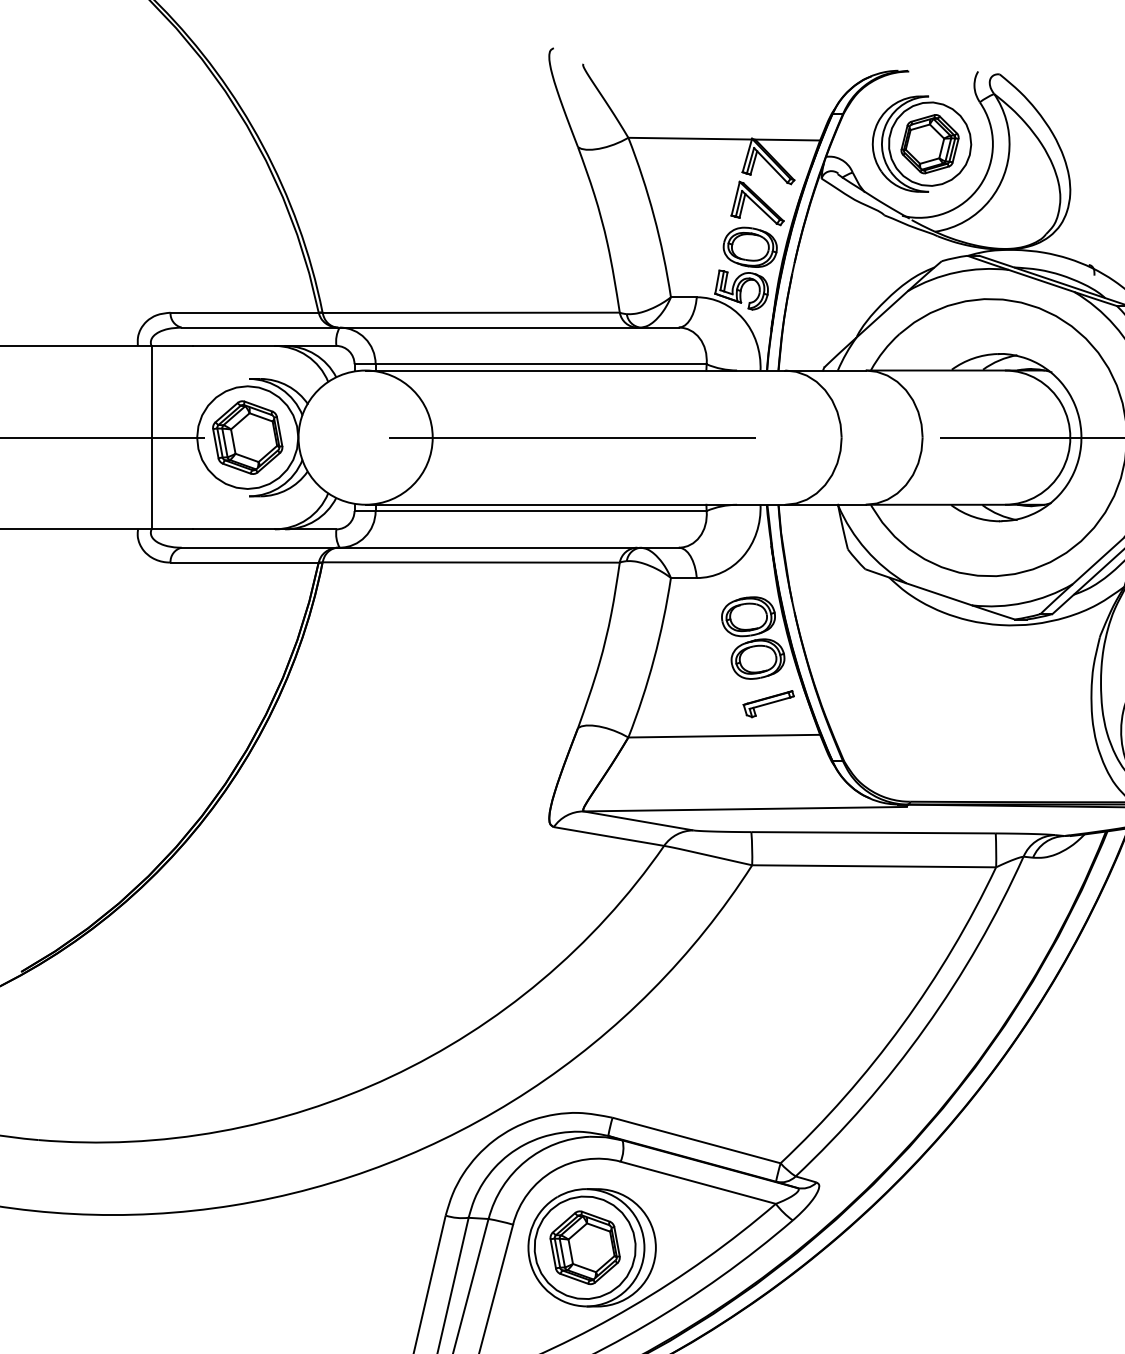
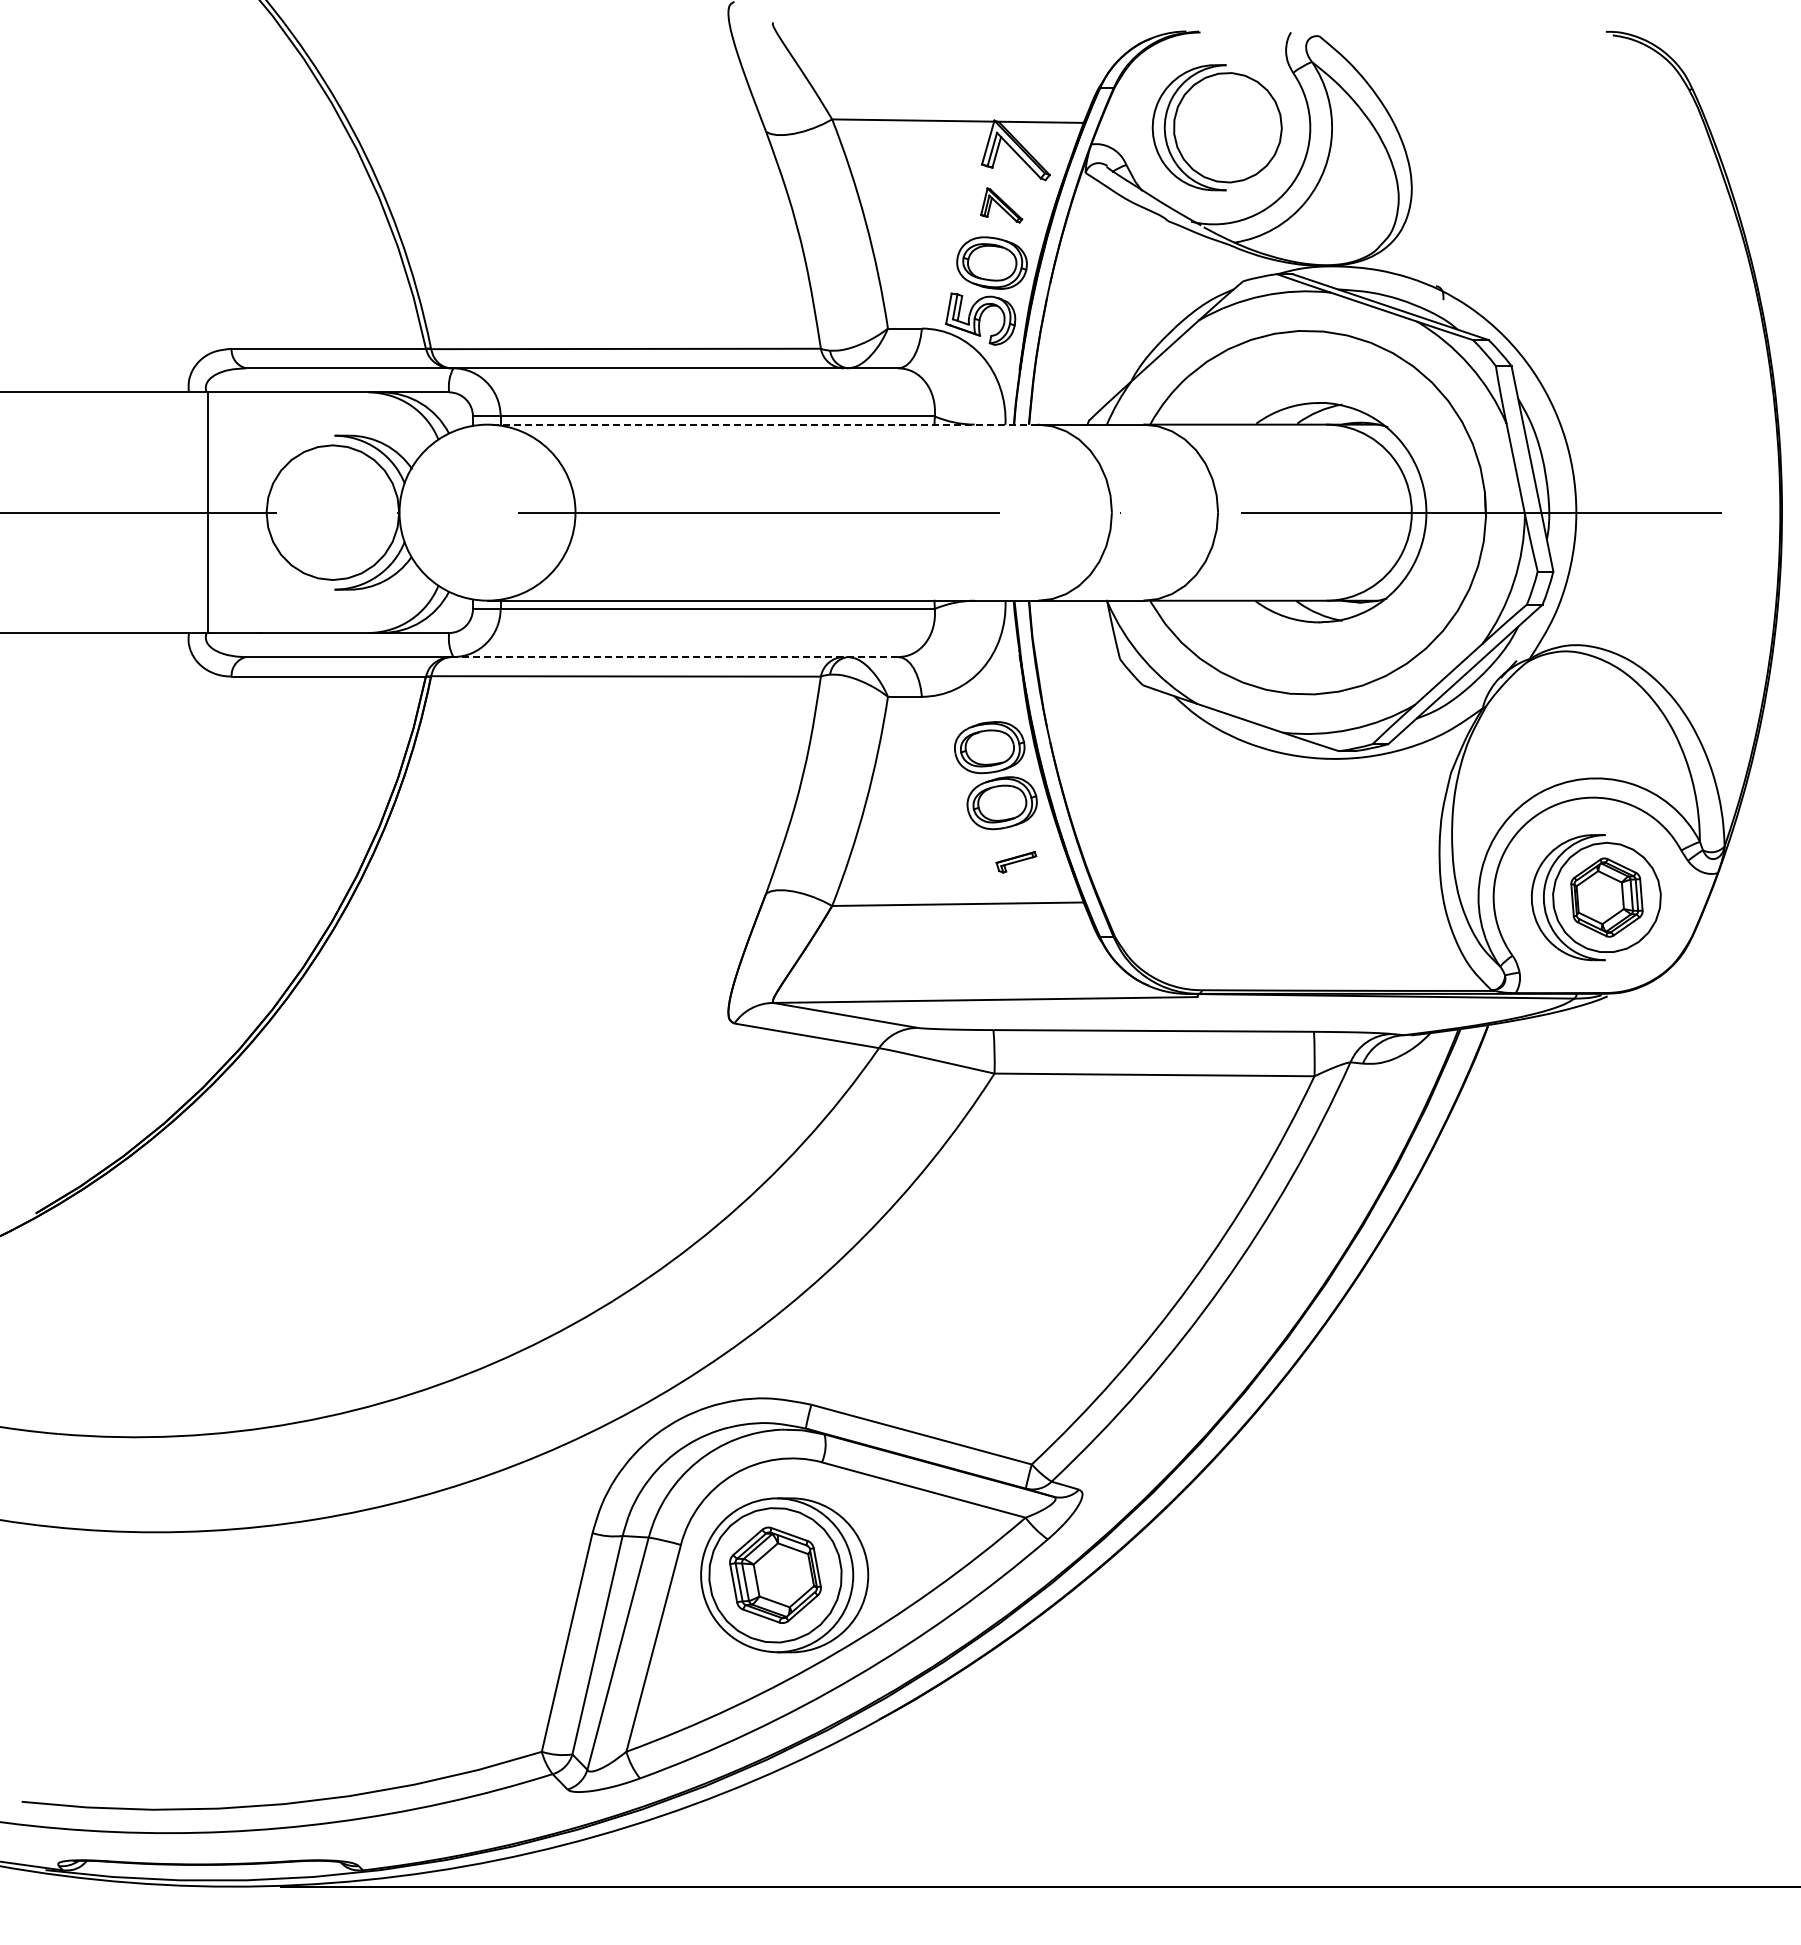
part: (929, 143) -> (1227, 127), removed
part: (757, 203) -> (1001, 205), size x0.6
line: (575, 370) -> (762, 424), solid -> dashed
part: (247, 437) -> (332, 512), removed
line: (508, 548) -> (675, 657), solid -> dashed
part: (768, 704) -> (1016, 862), size x0.6

